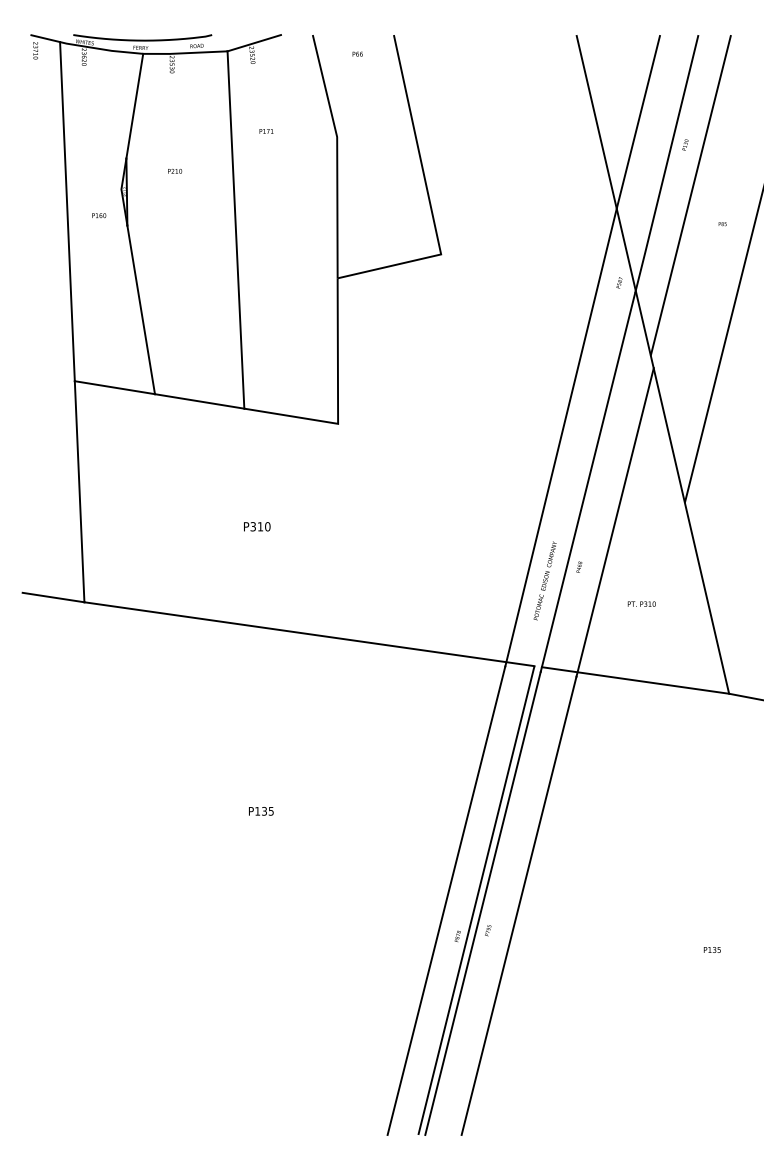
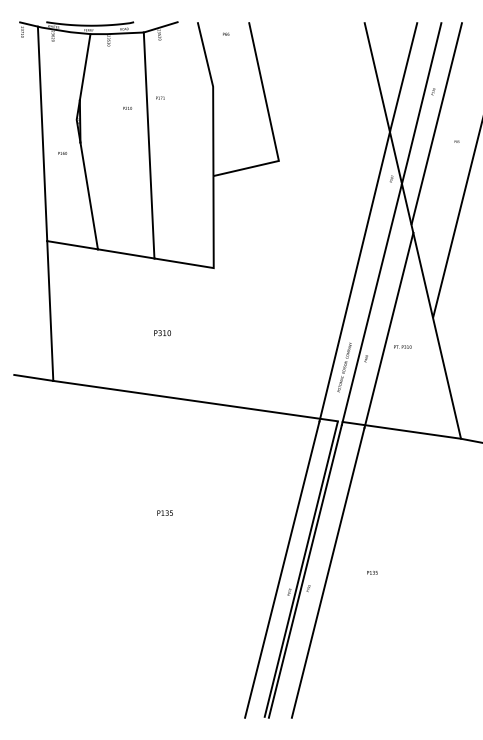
text: (266, 130) -> (160, 97), moved
text: (174, 171) -> (127, 108), moved
text: (98, 215) -> (62, 153), moved
text: (641, 603) -> (402, 346), moved
text: (712, 949) -> (372, 572), moved

